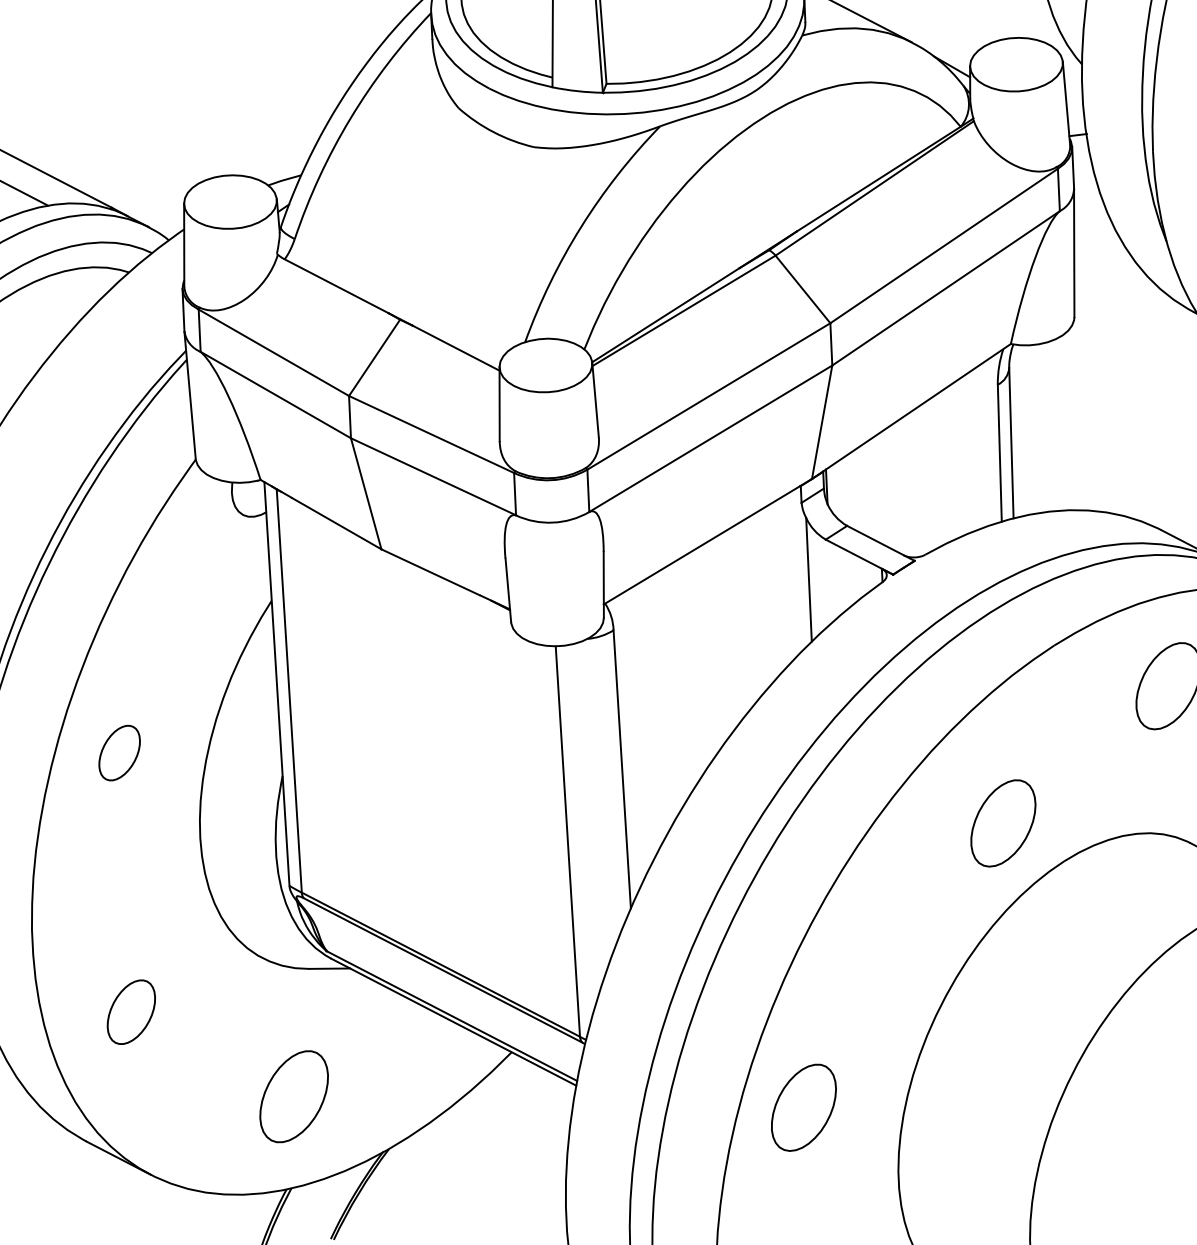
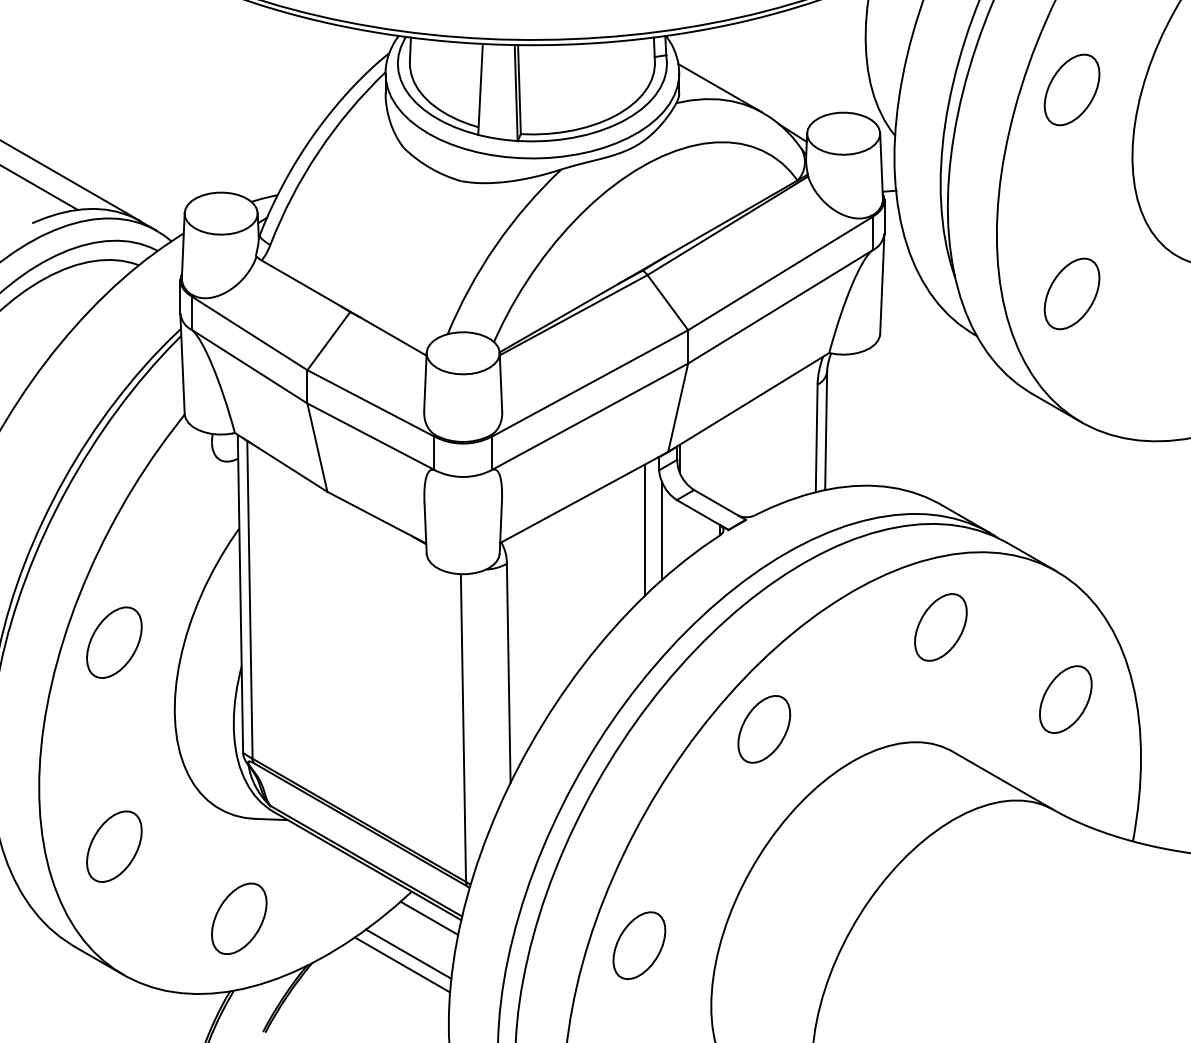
line: (786, 578) -> (644, 529), added
part: (119, 752) -> (114, 642), size x1.67
part: (1003, 823) -> (764, 729), moved
part: (131, 1012) -> (114, 846), size x1.43
line: (535, 1084) -> (429, 917), added
line: (511, 1130) -> (408, 953), added
line: (504, 1145) -> (402, 964), added

